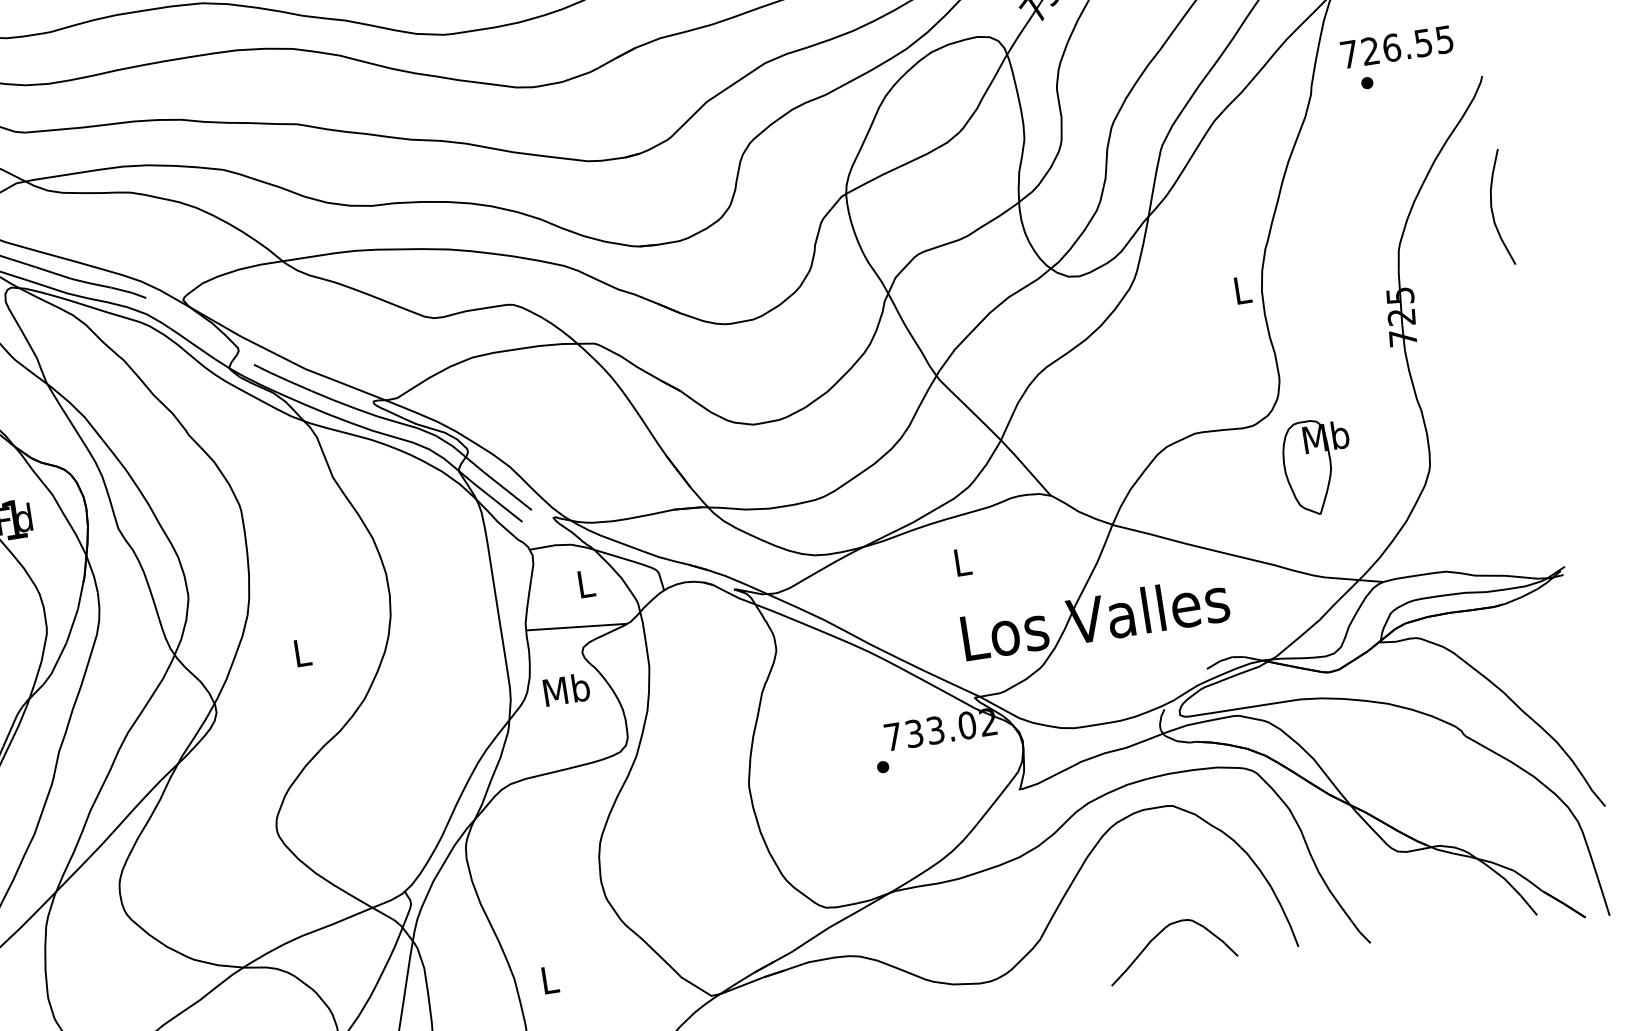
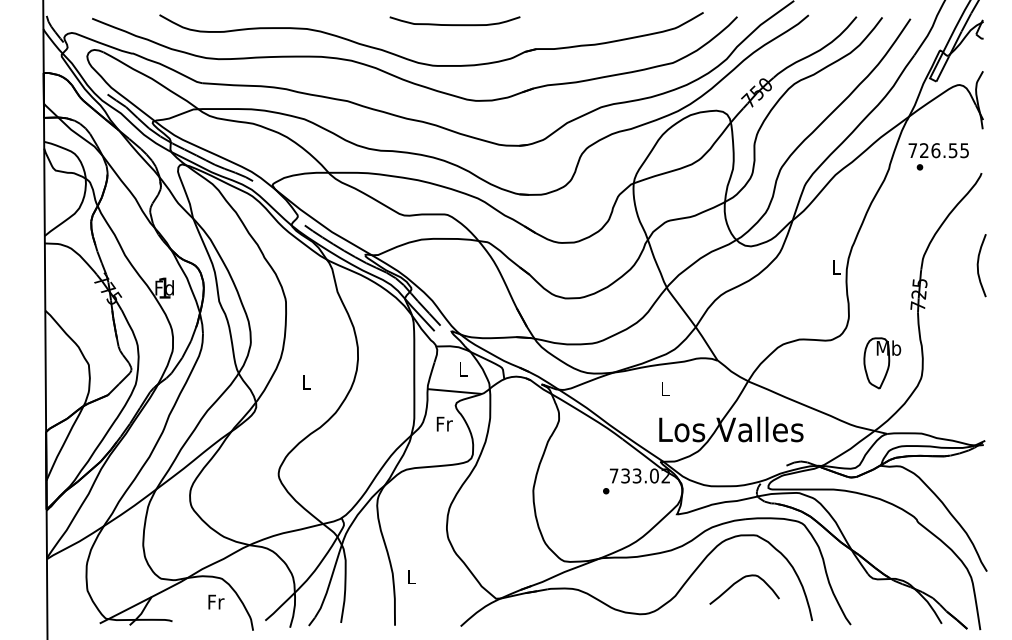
curve: (1493, 208) -> (978, 265), moved
part: (1318, 467) -> (882, 363), moved
text: (566, 688) -> (444, 423), Mb -> Fr
curve: (1158, 937) -> (738, 582), moved

